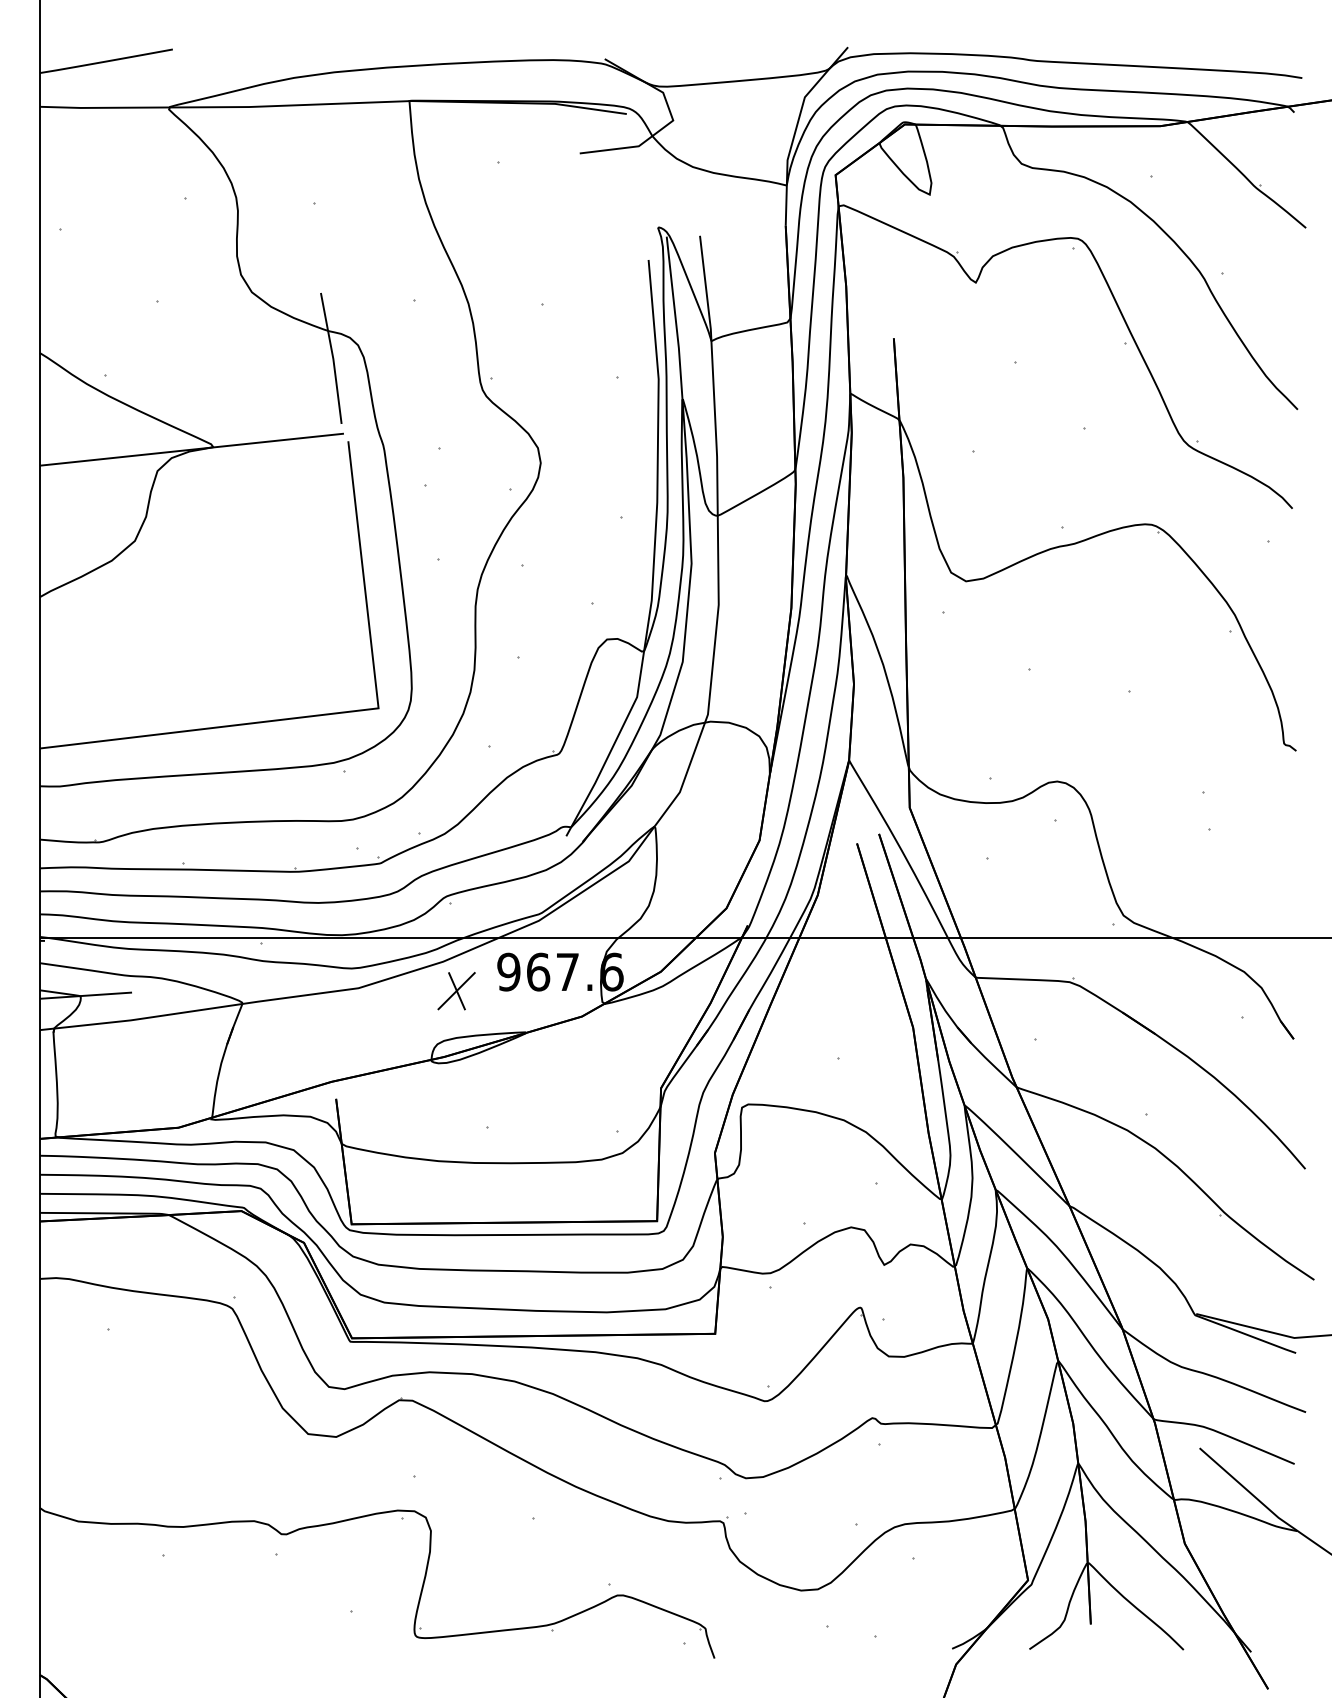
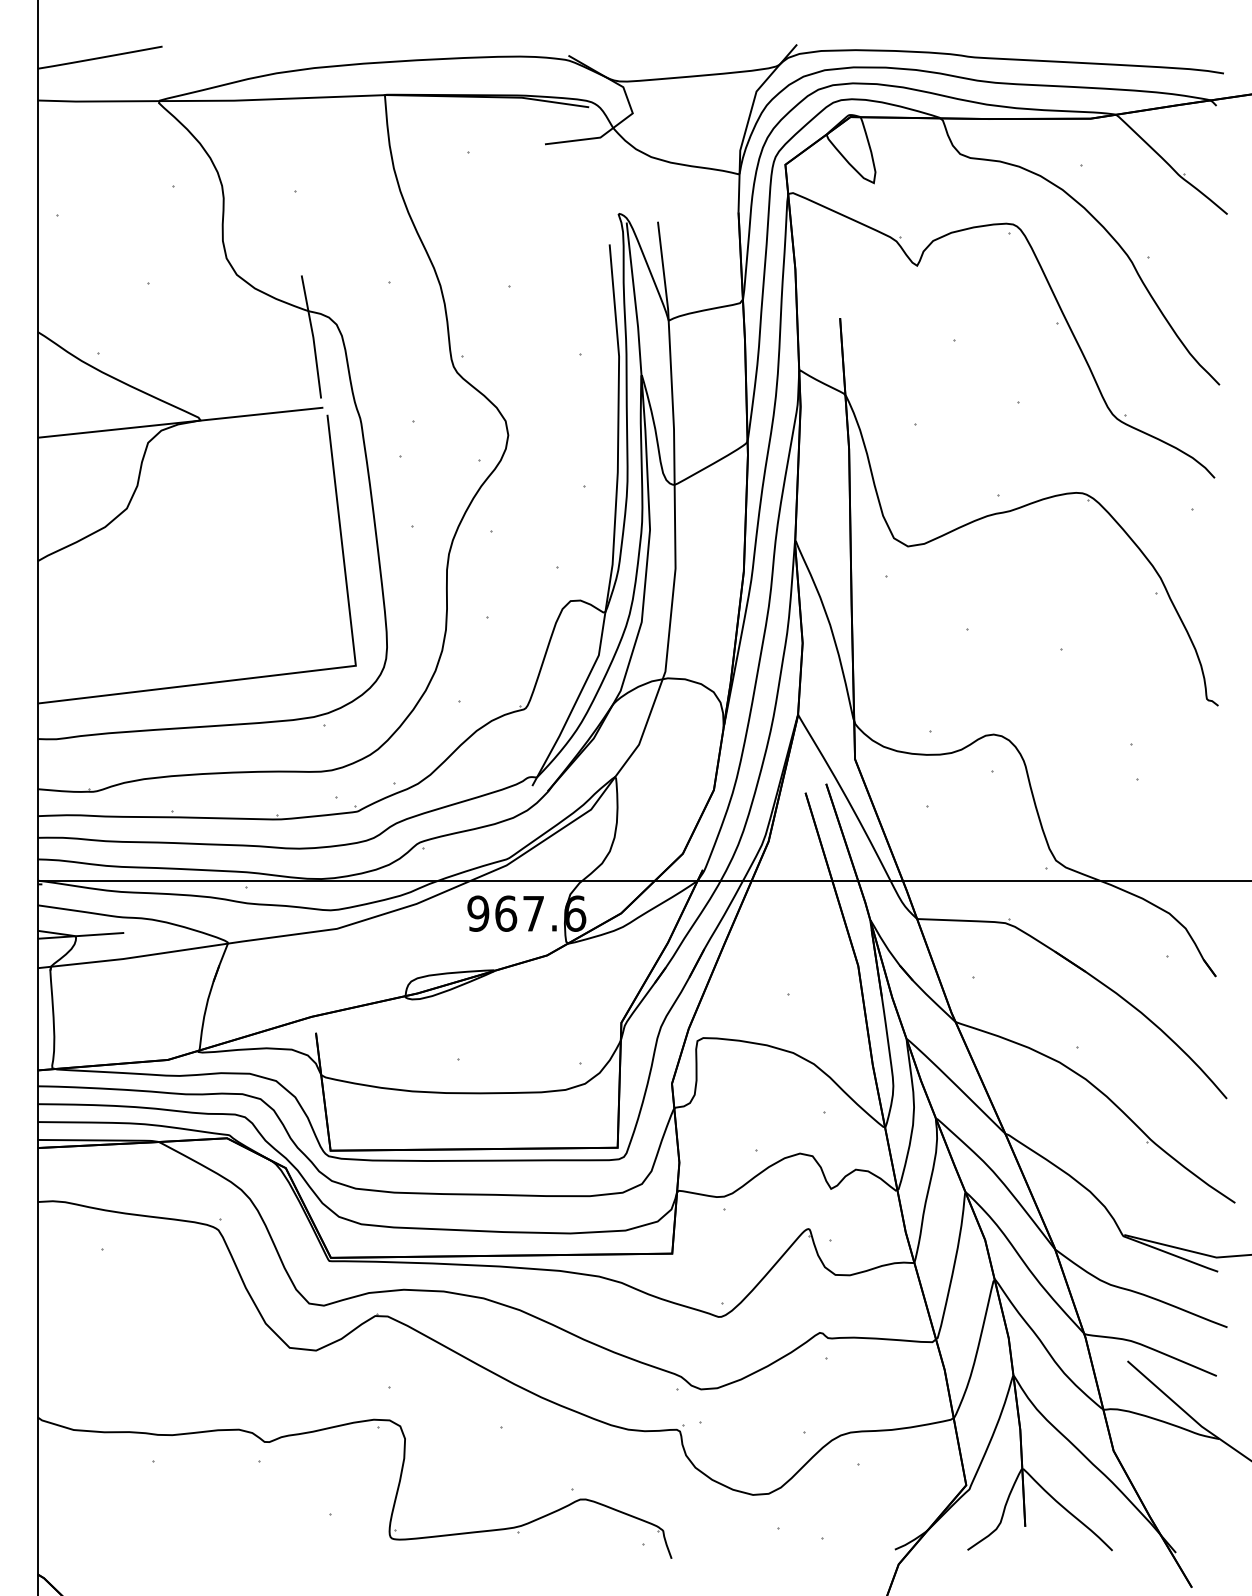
part: (456, 991) -> (429, 931), removed

